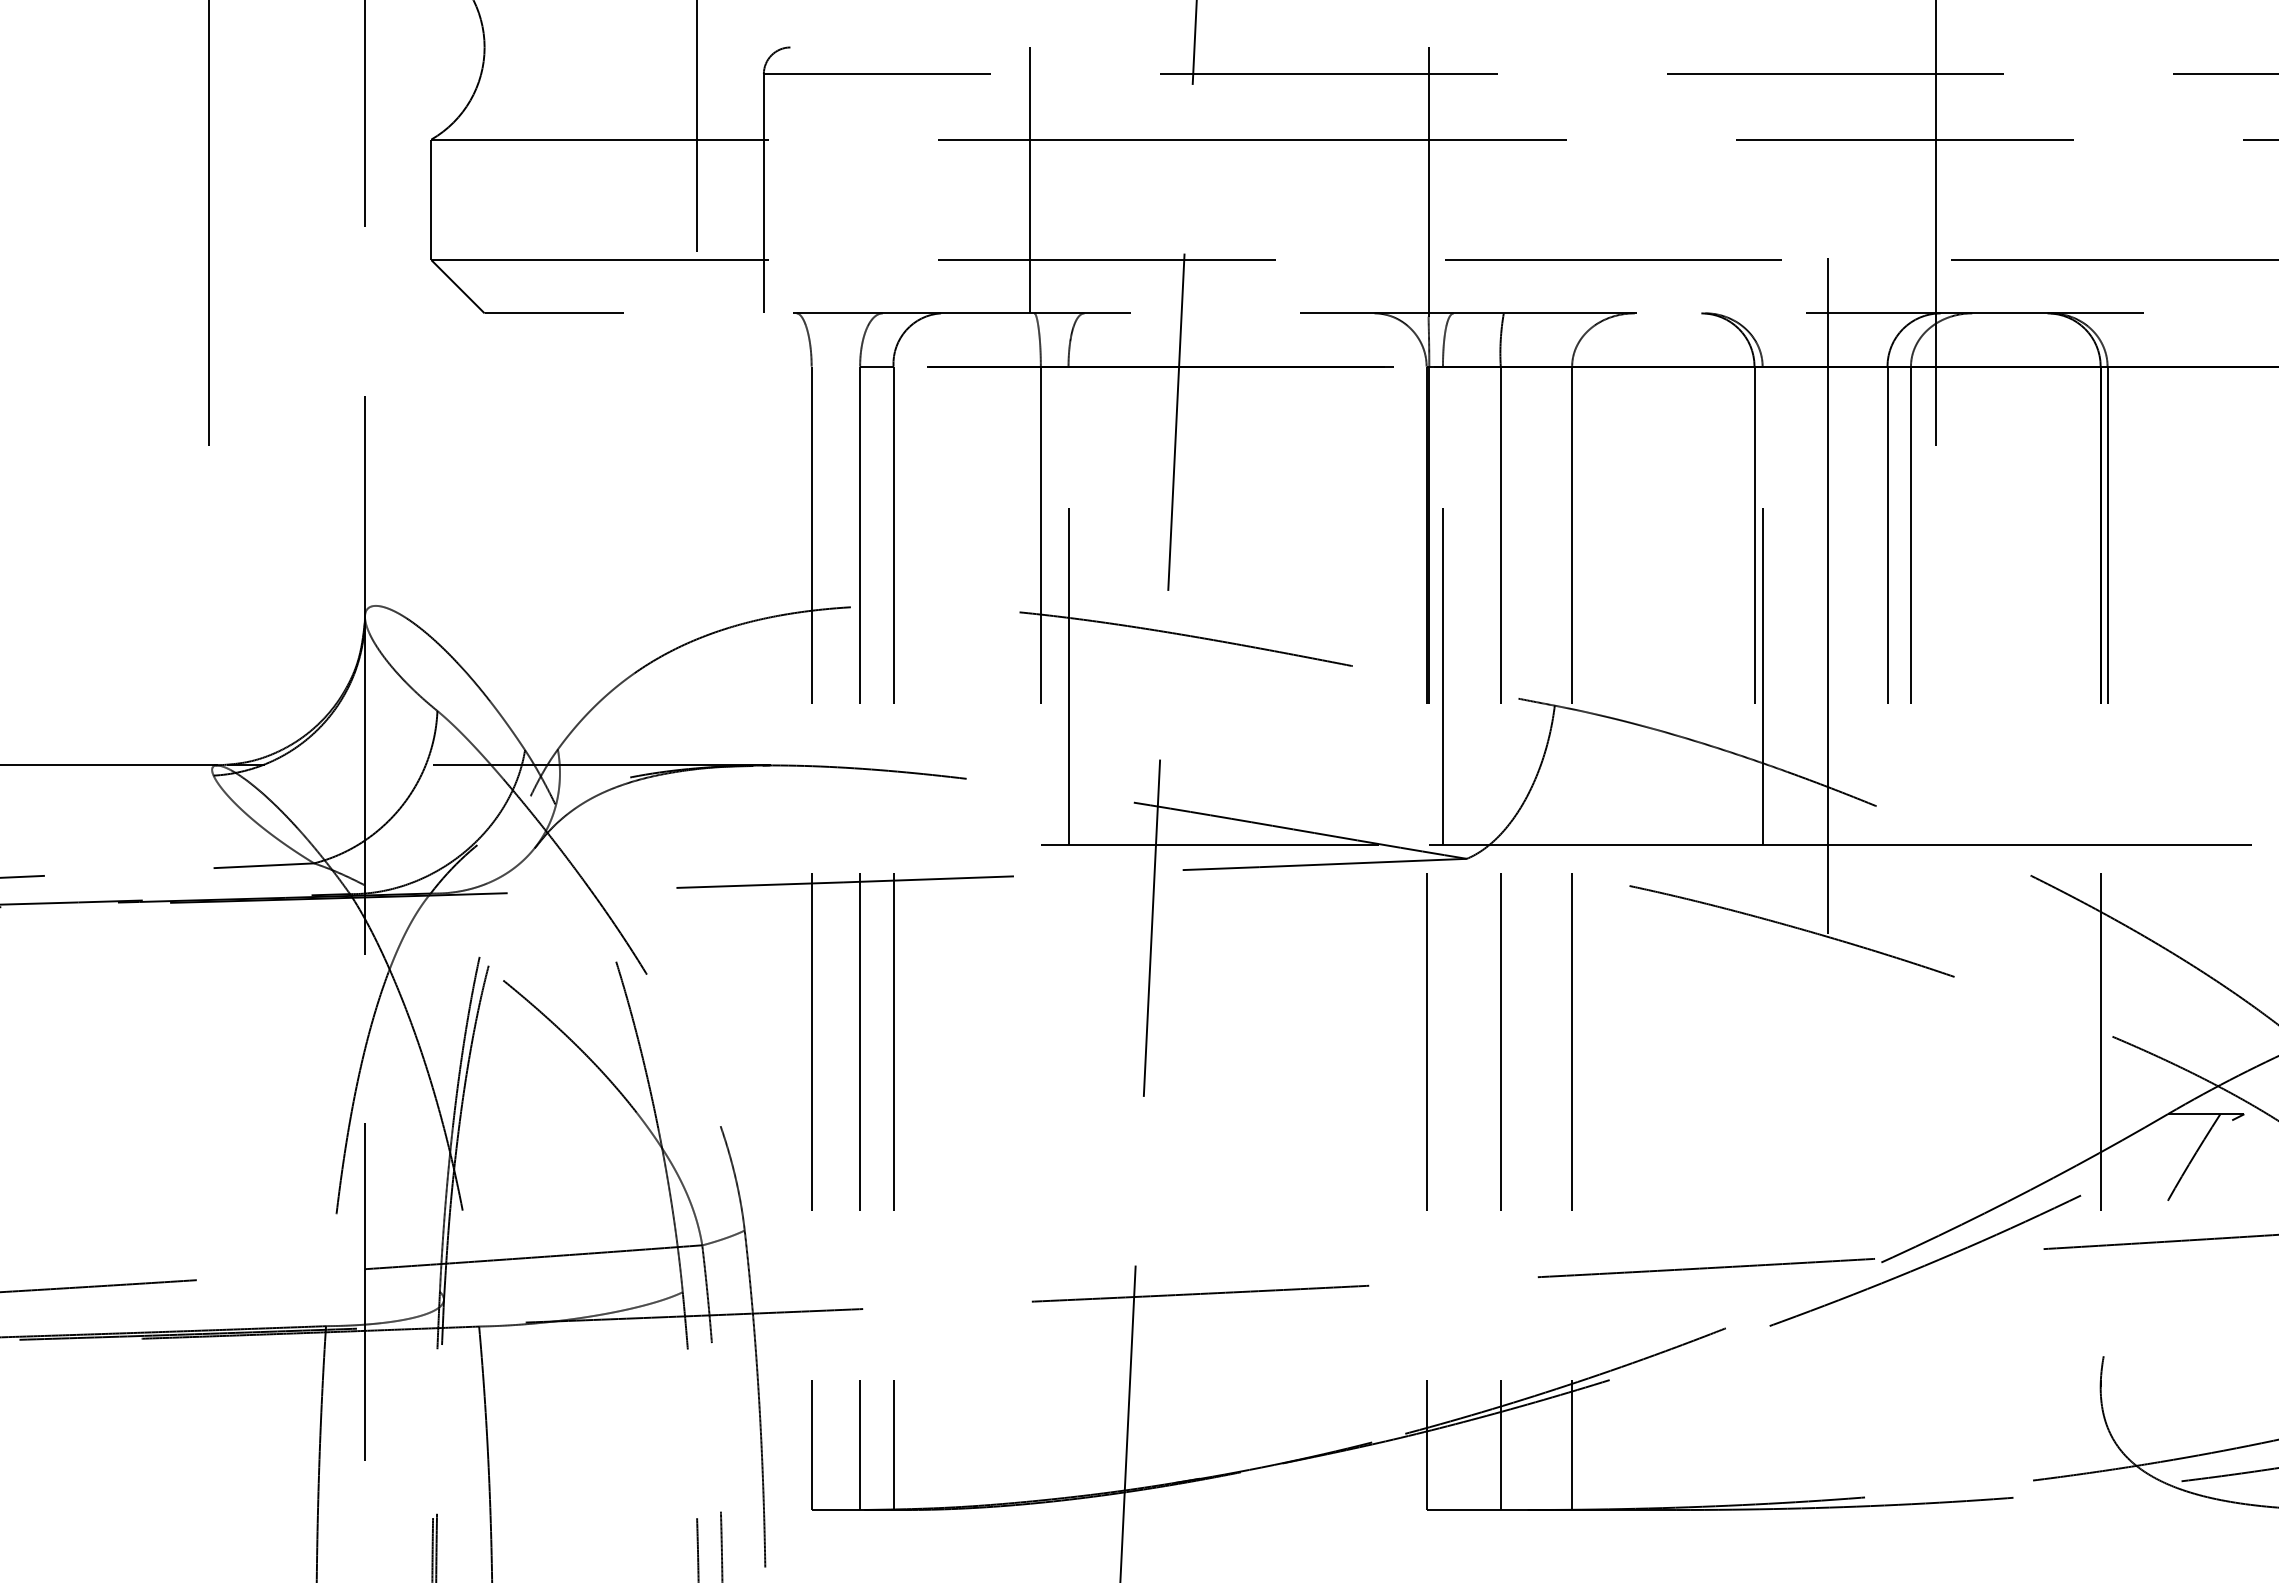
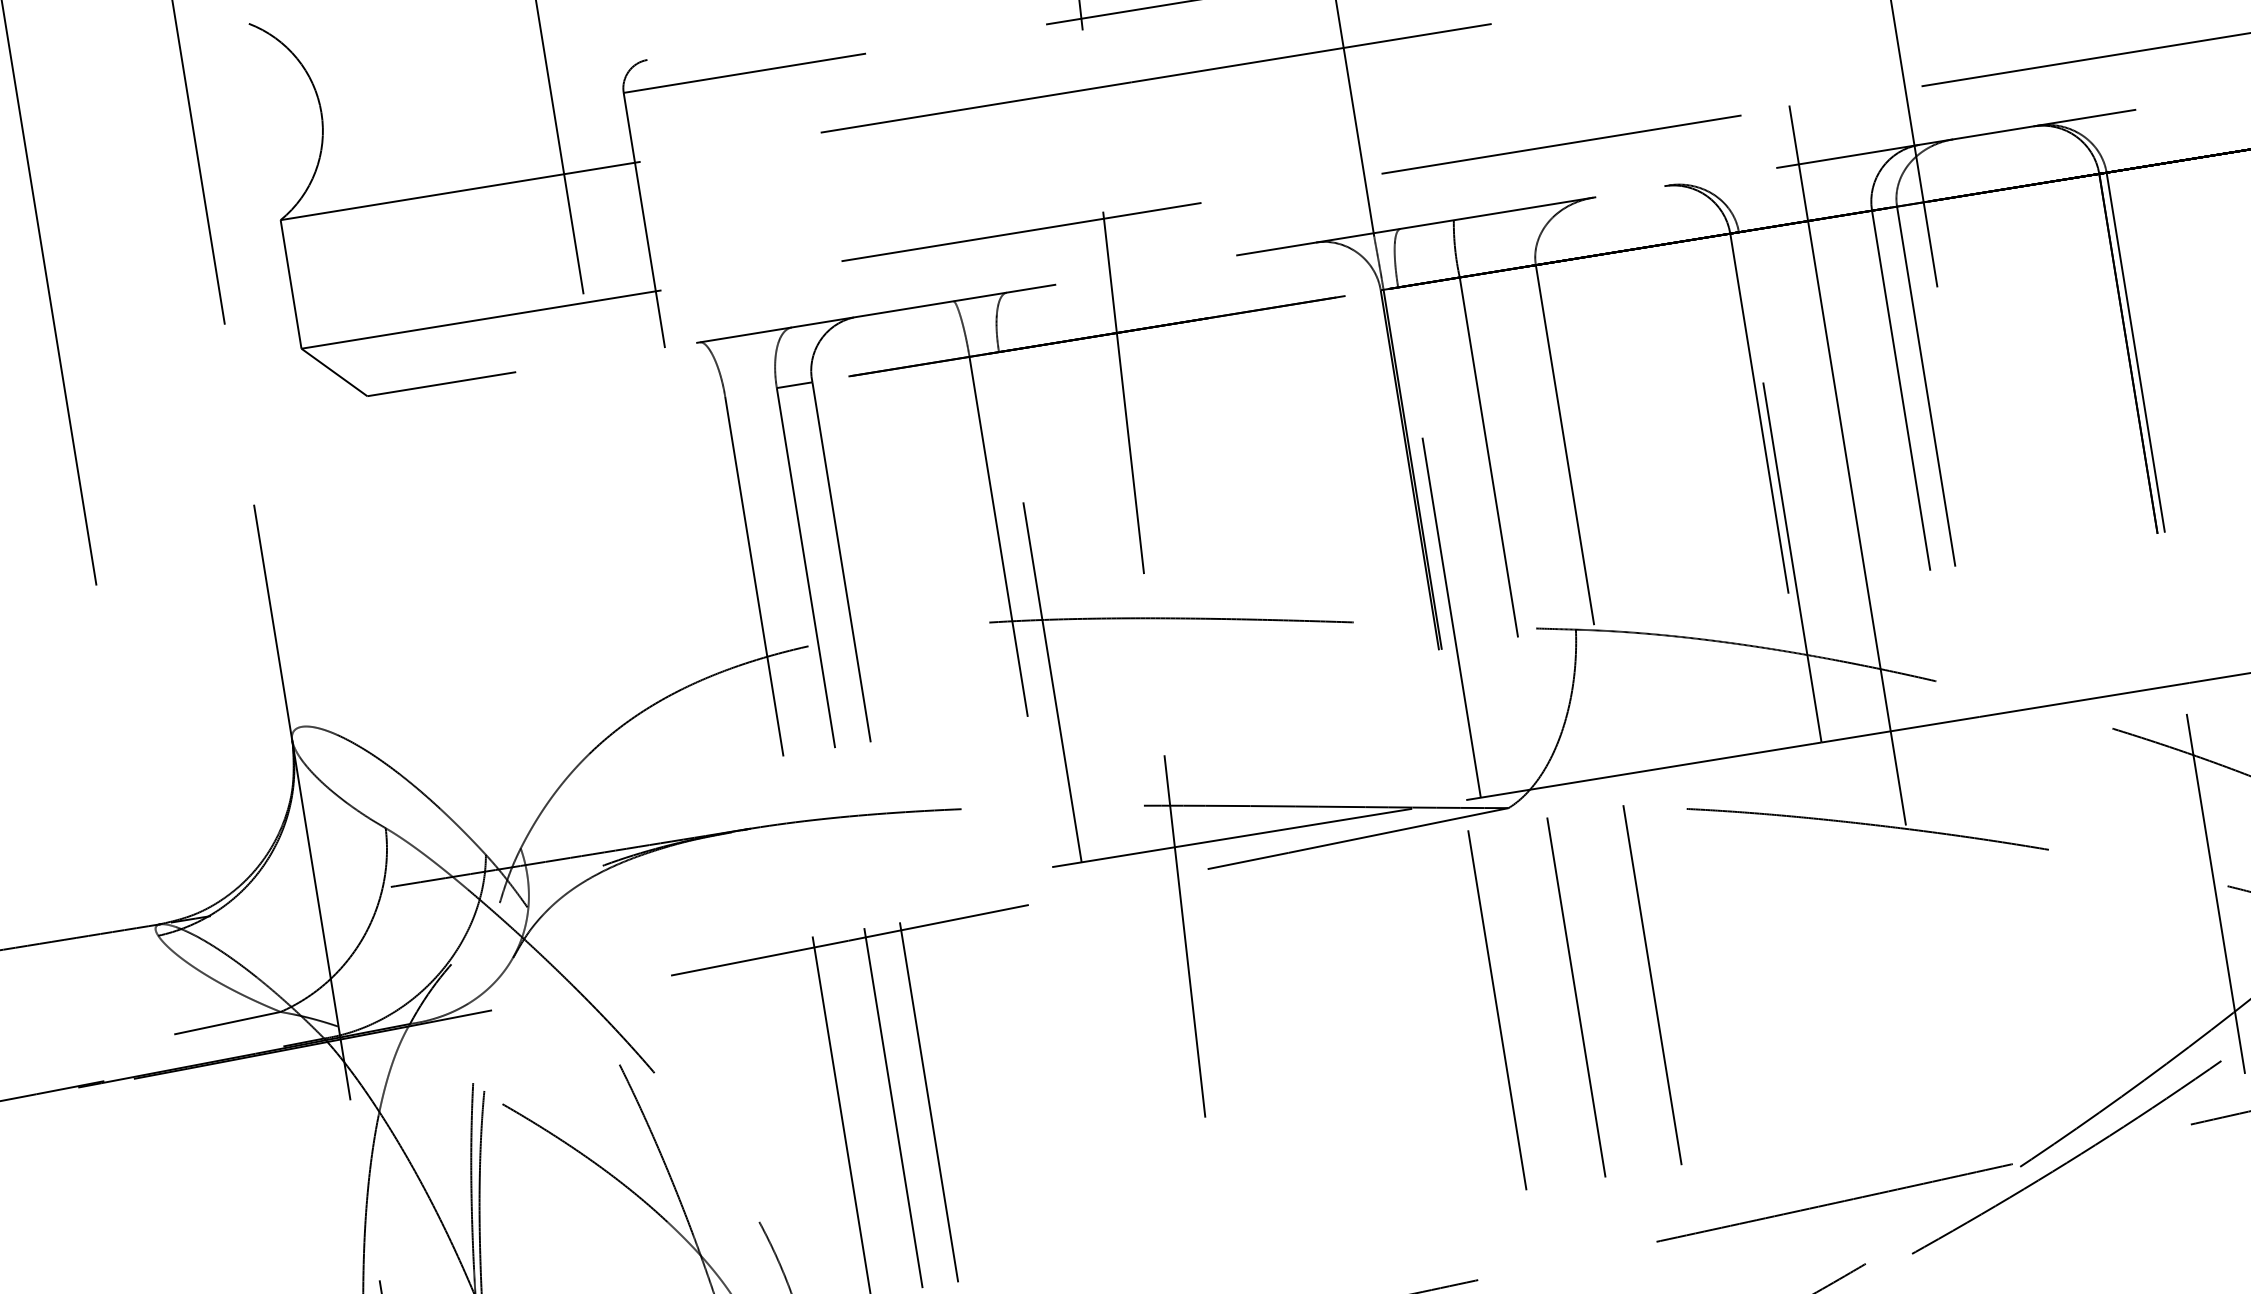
line: (1029, 180) -> (925, 160), removed

